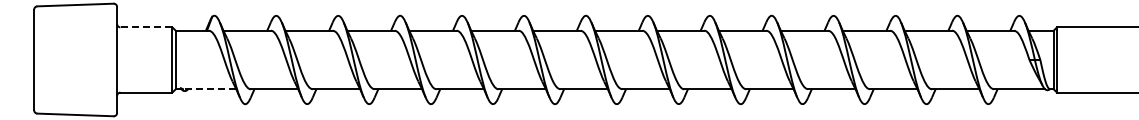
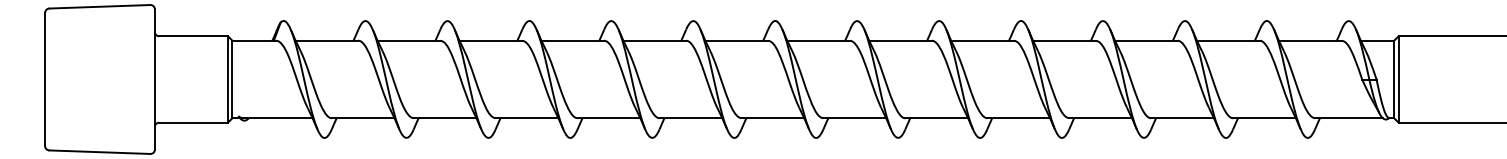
line: (146, 27) -> (193, 36), dashed -> solid
line: (209, 89) -> (277, 118), dashed -> solid

